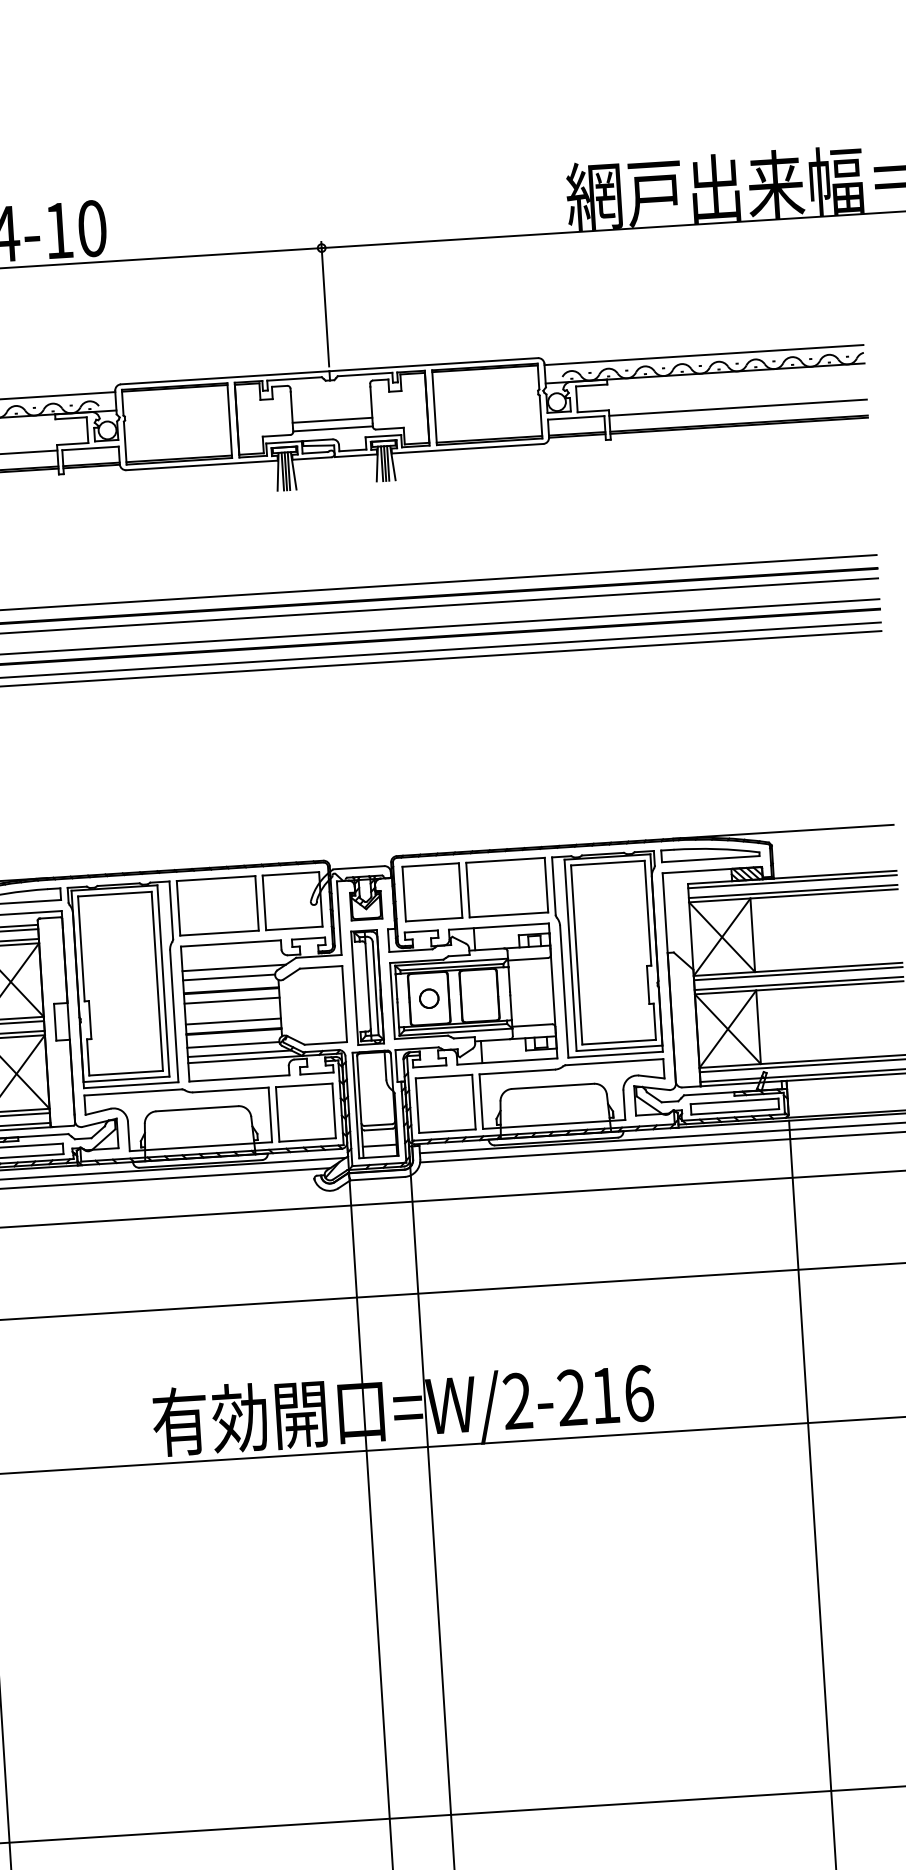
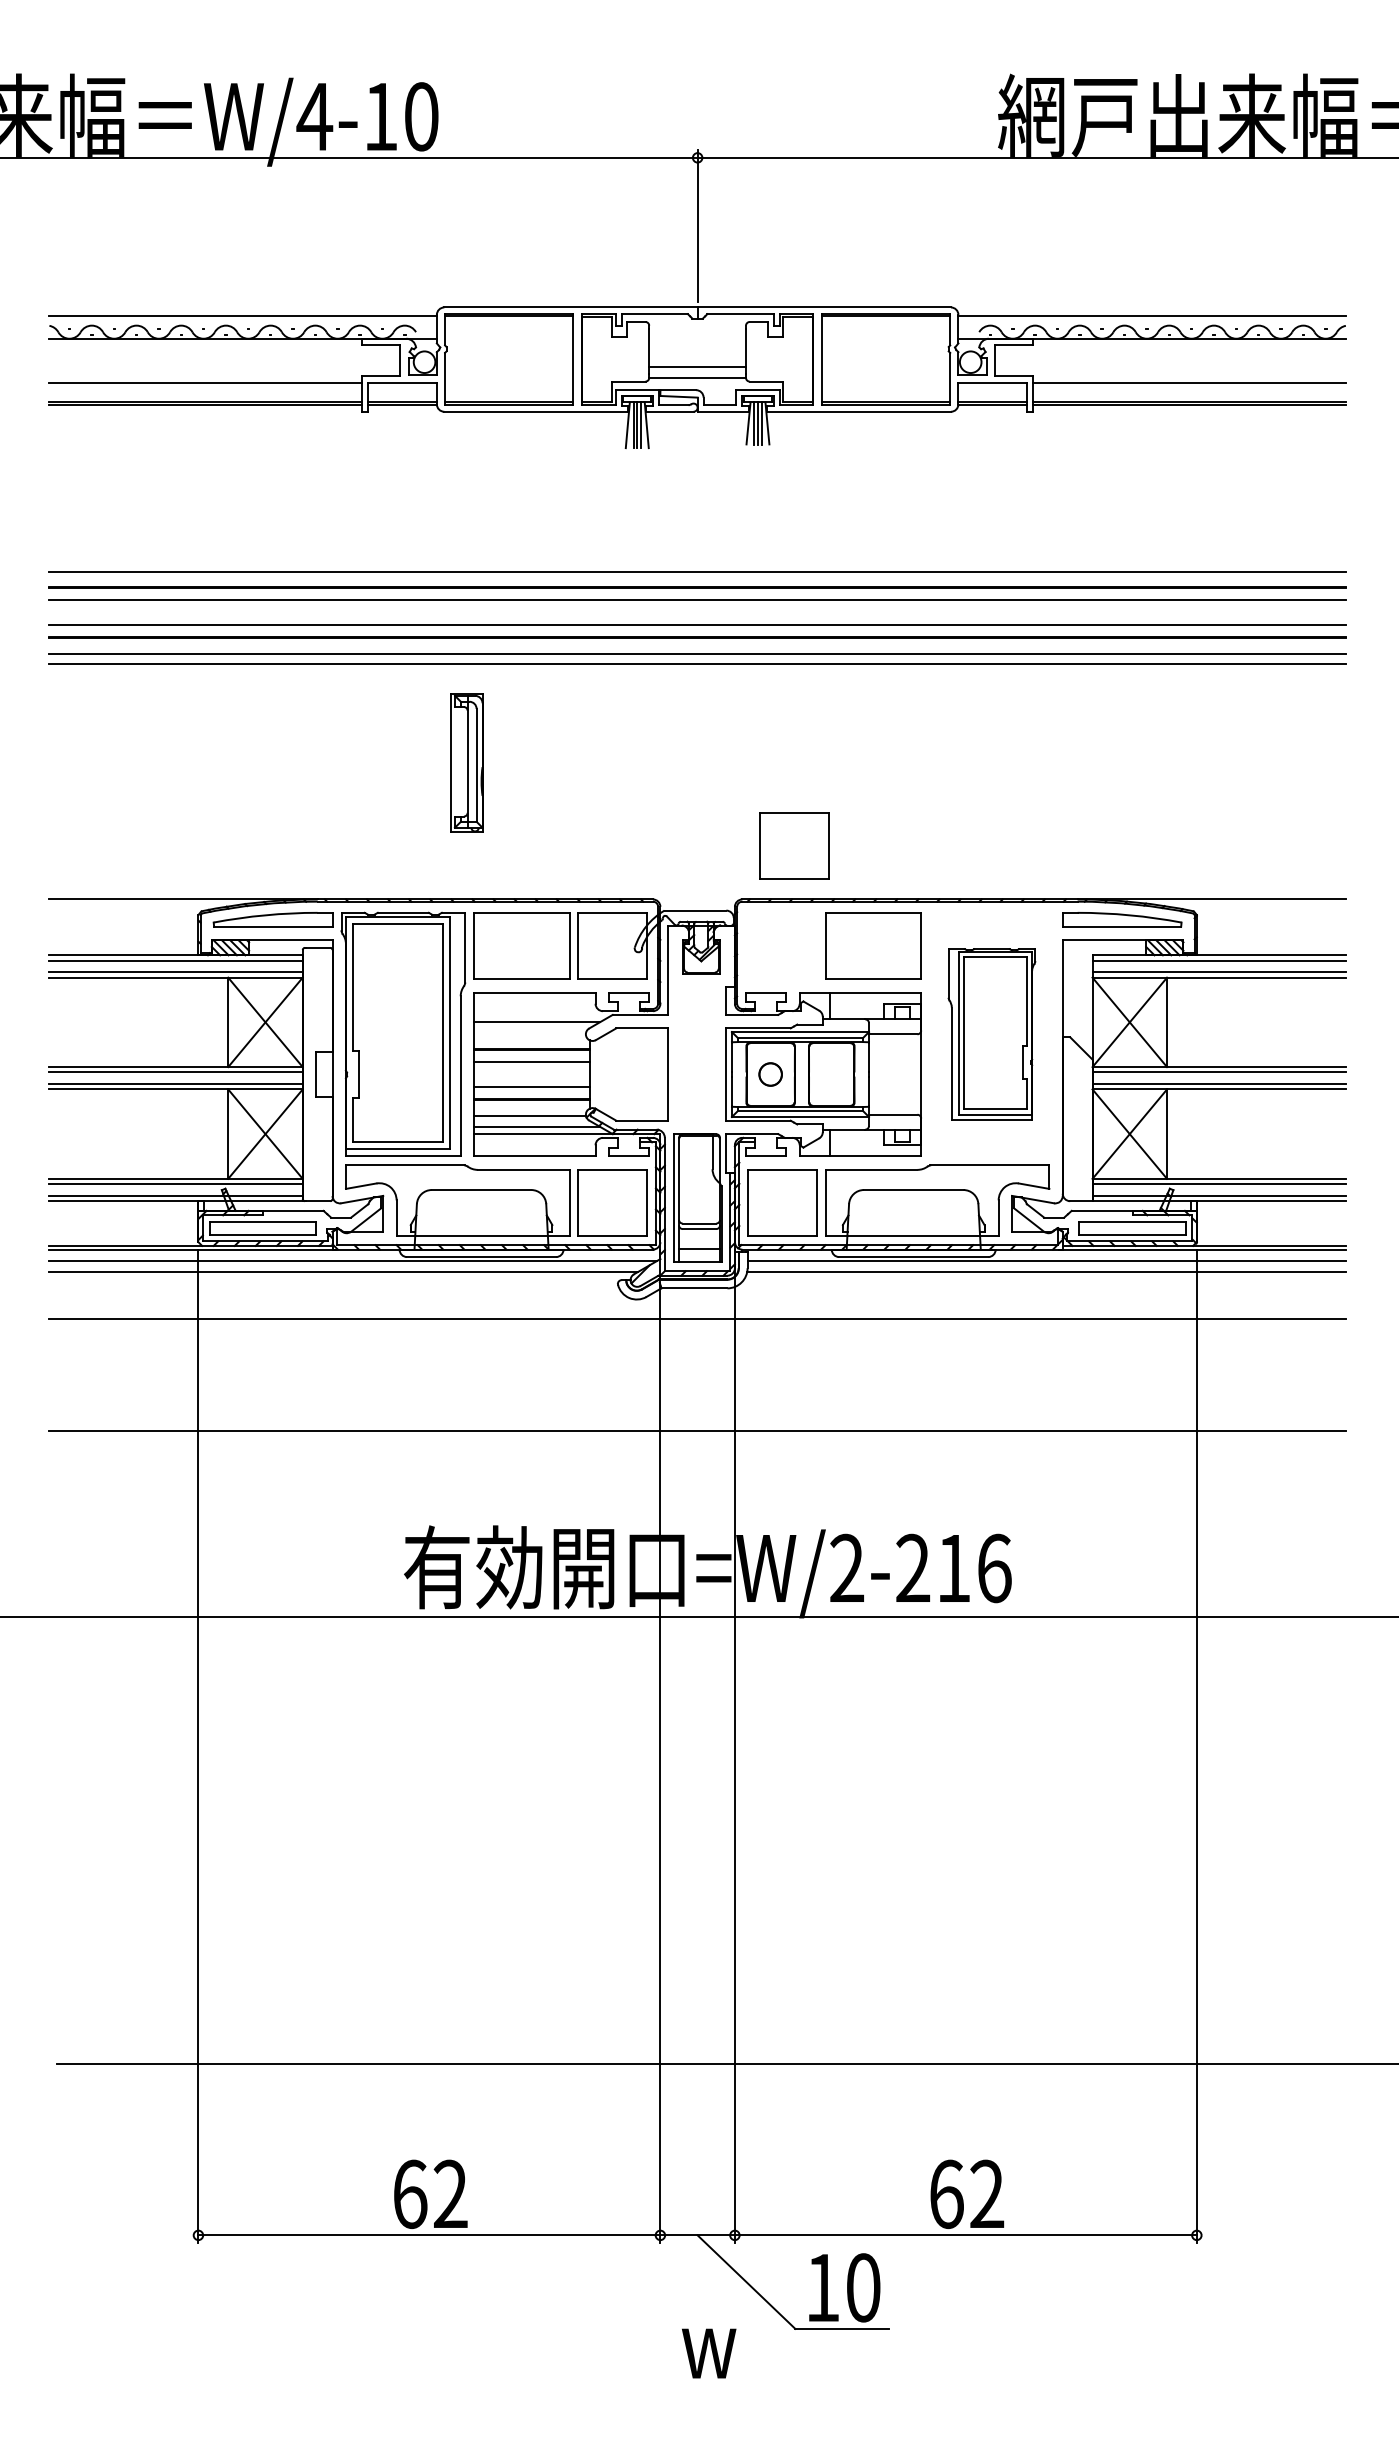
part: (432, 891) -> (794, 845), moved
part: (608, 953) -> (991, 1033), size x0.7
line: (228, 977) -> (529, 1033), removed
part: (367, 986) -> (466, 762), moved

